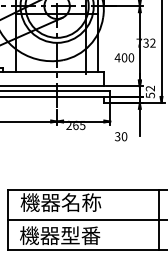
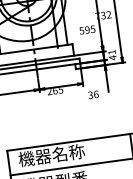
text: (124, 57) -> (87, 29), 400 -> 595
text: (150, 91) -> (112, 54), 52 -> 41
text: (124, 136) -> (96, 94), 30 -> 36

